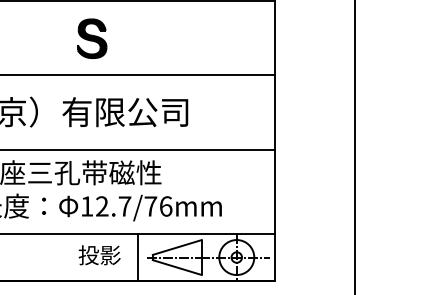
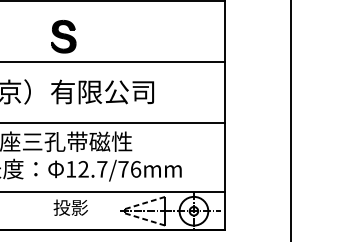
part: (92, 38) -> (64, 36), moved
line: (177, 247) -> (145, 203), solid -> dashed
text: (99, 255) -> (70, 207), moved
line: (137, 257) -> (112, 211), removed
line: (177, 267) -> (145, 219), solid -> dashed

